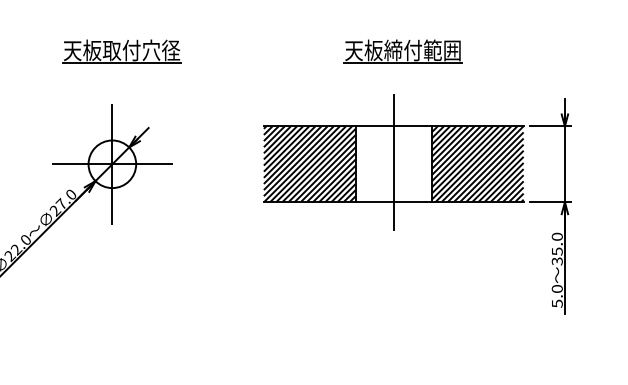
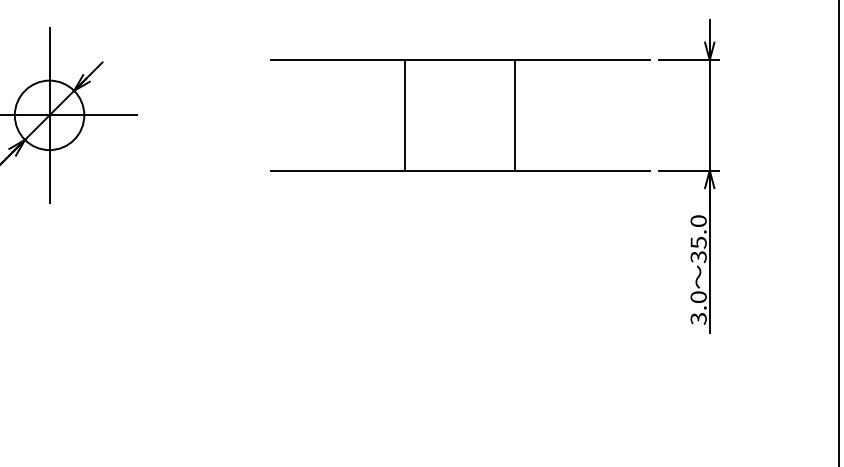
line: (393, 163) -> (459, 114), removed
hatch: (309, 164) -> (337, 115), removed
hatch: (477, 164) -> (582, 115), removed
text: (556, 303) -> (697, 318), 5.0 -> 3.0

